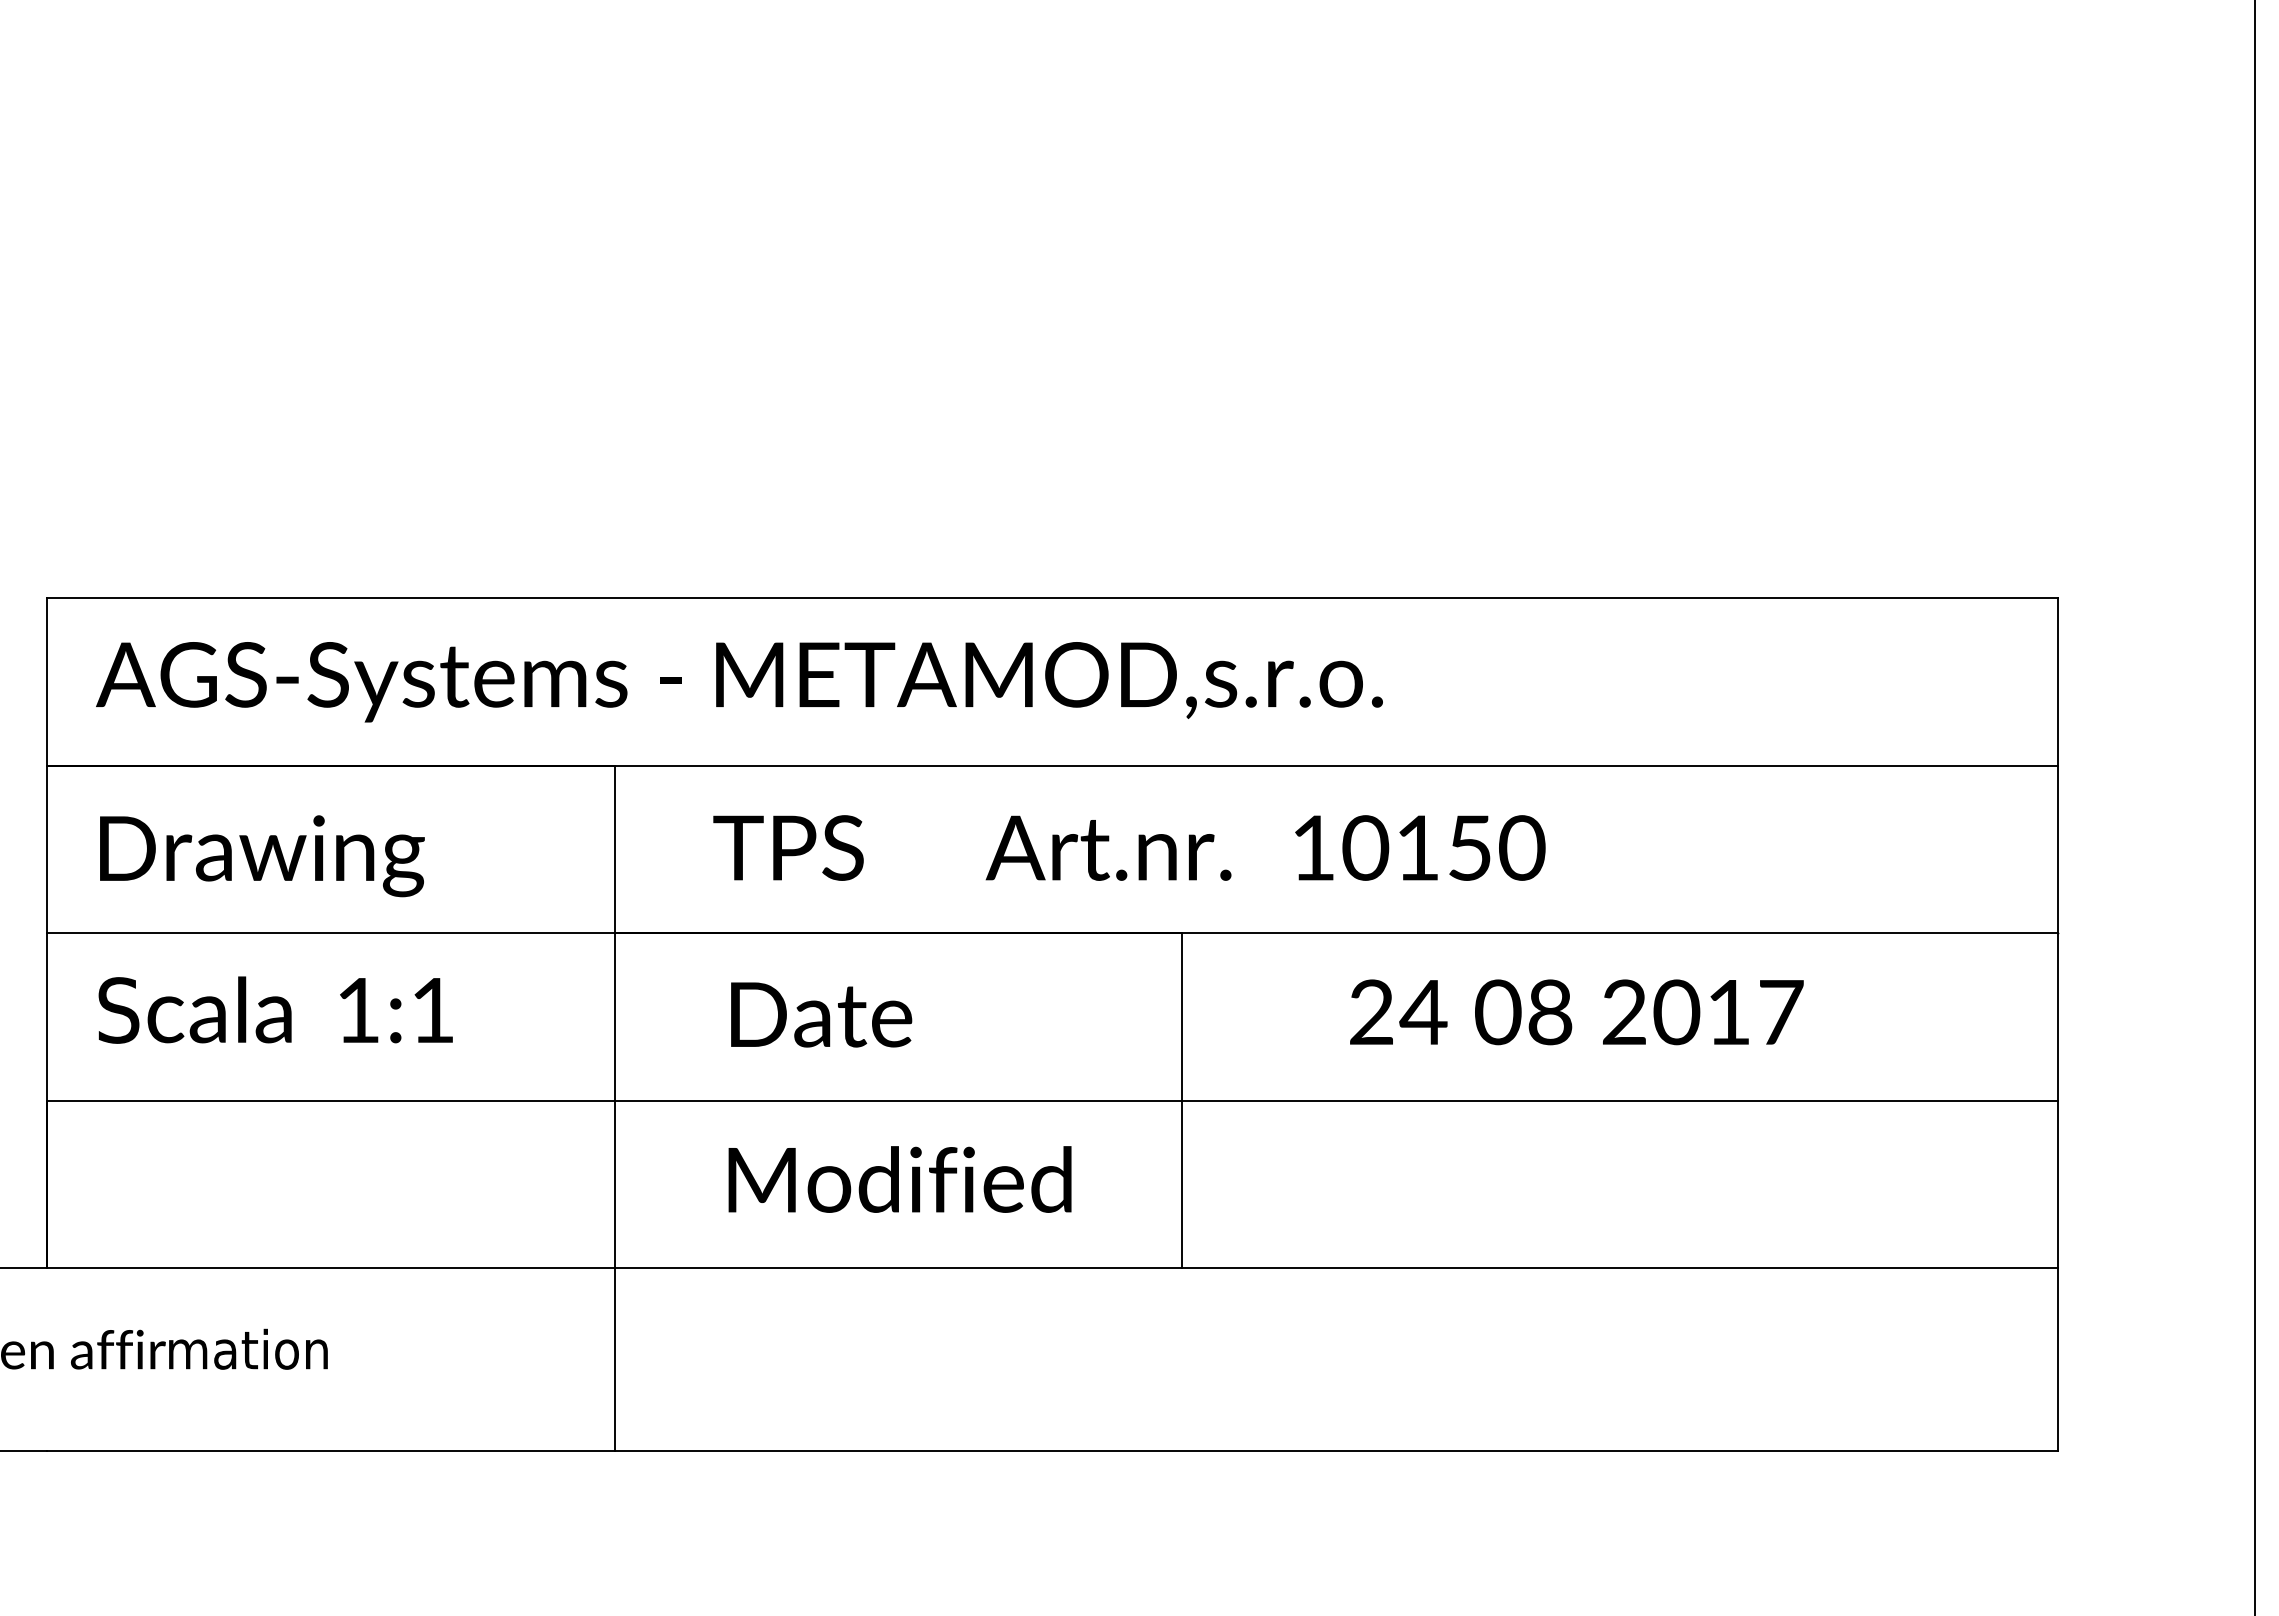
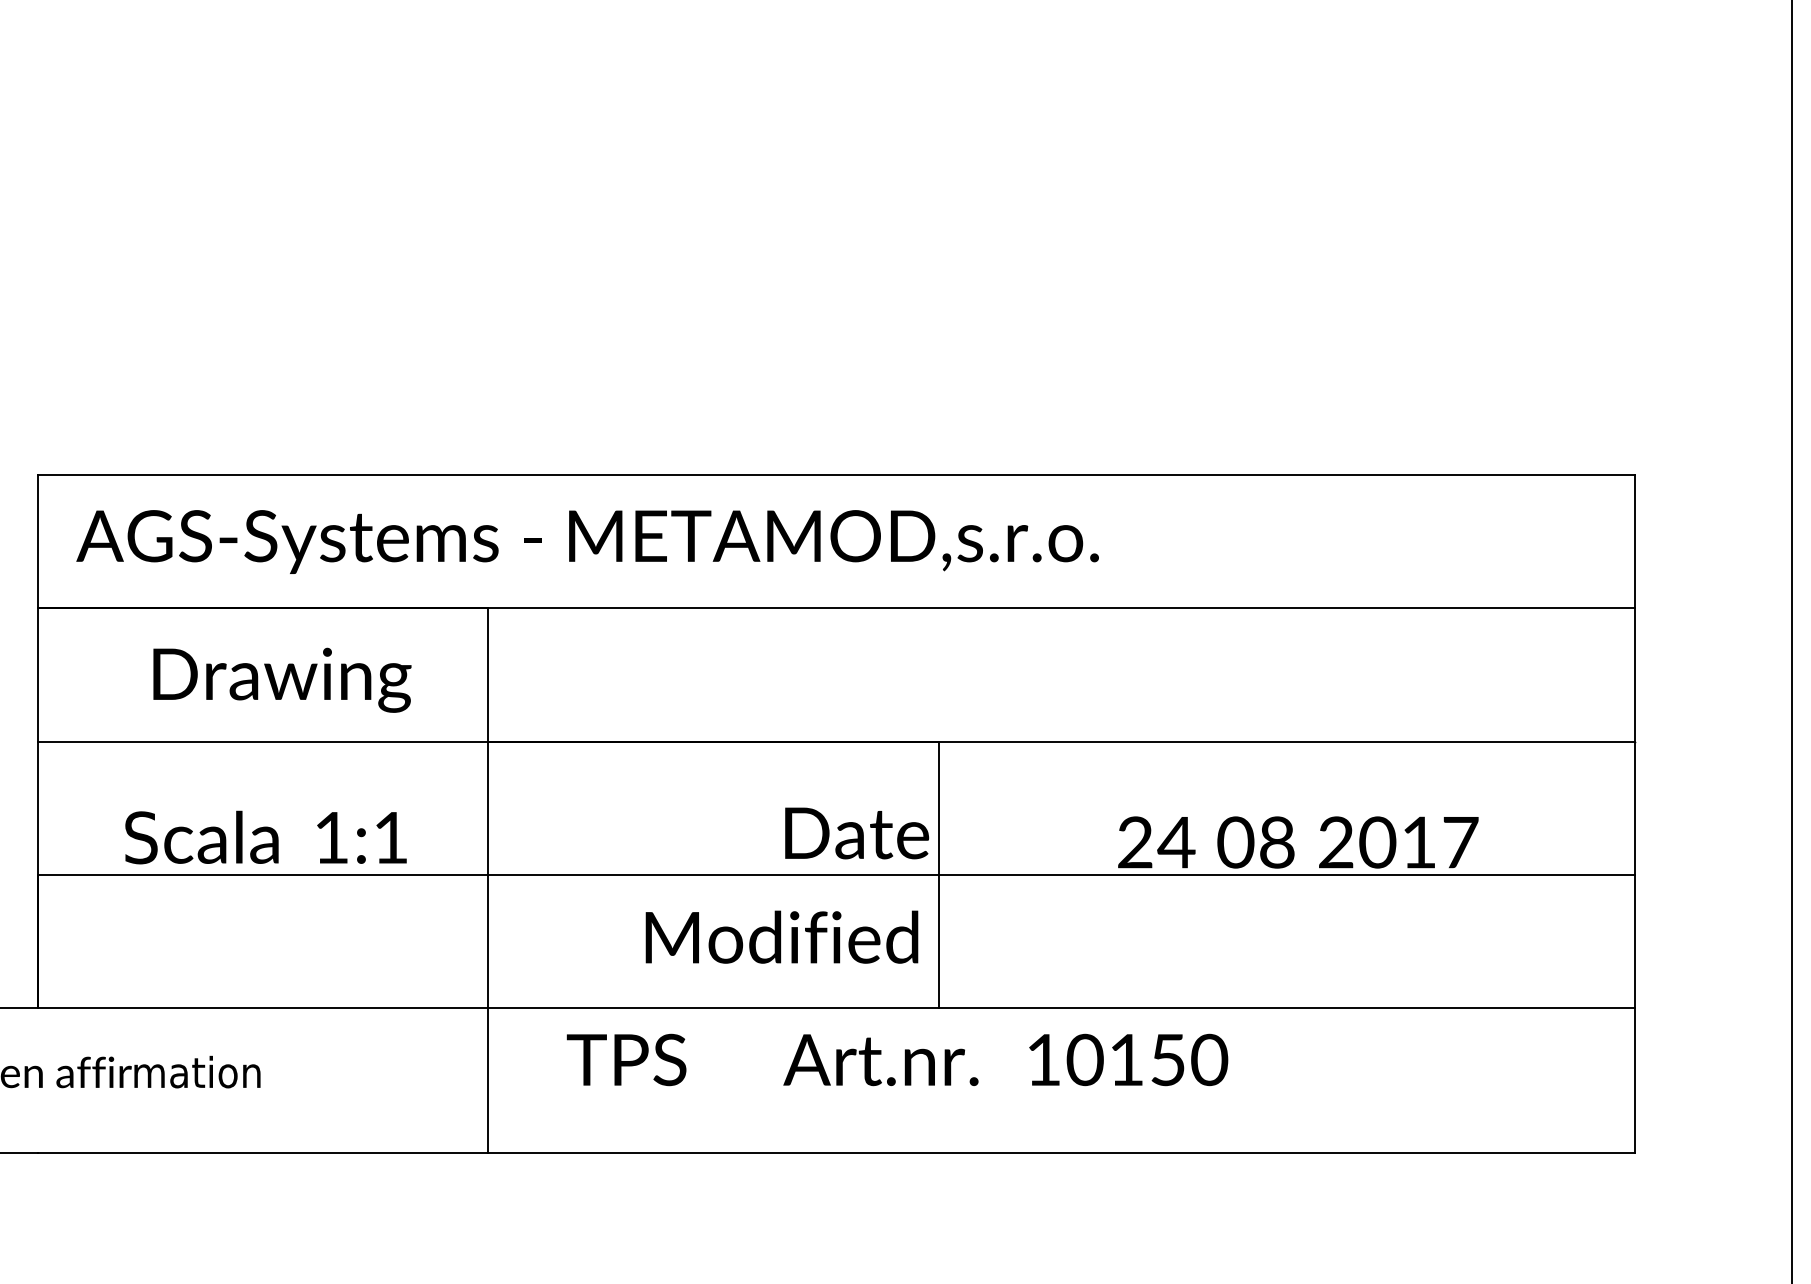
text: (1129, 847) -> (897, 1059), moved
text: (262, 856) -> (282, 680), moved
text: (275, 1009) -> (265, 837), moved
text: (1576, 1012) -> (1298, 842), moved
text: (821, 1014) -> (857, 833), moved
text: (899, 1179) -> (781, 937), moved

